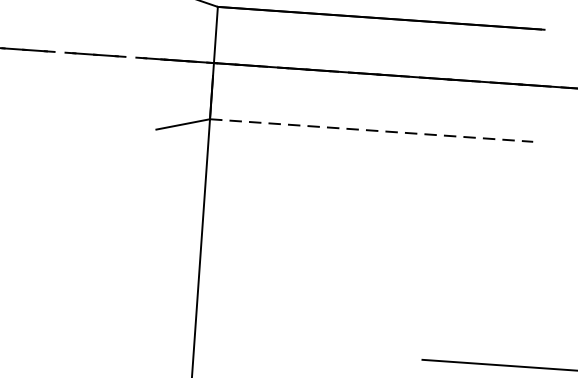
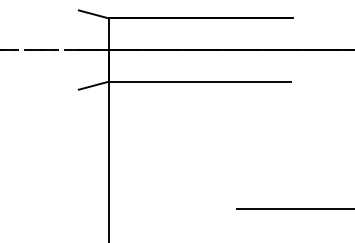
line: (372, 130) -> (200, 81), dashed -> solid

